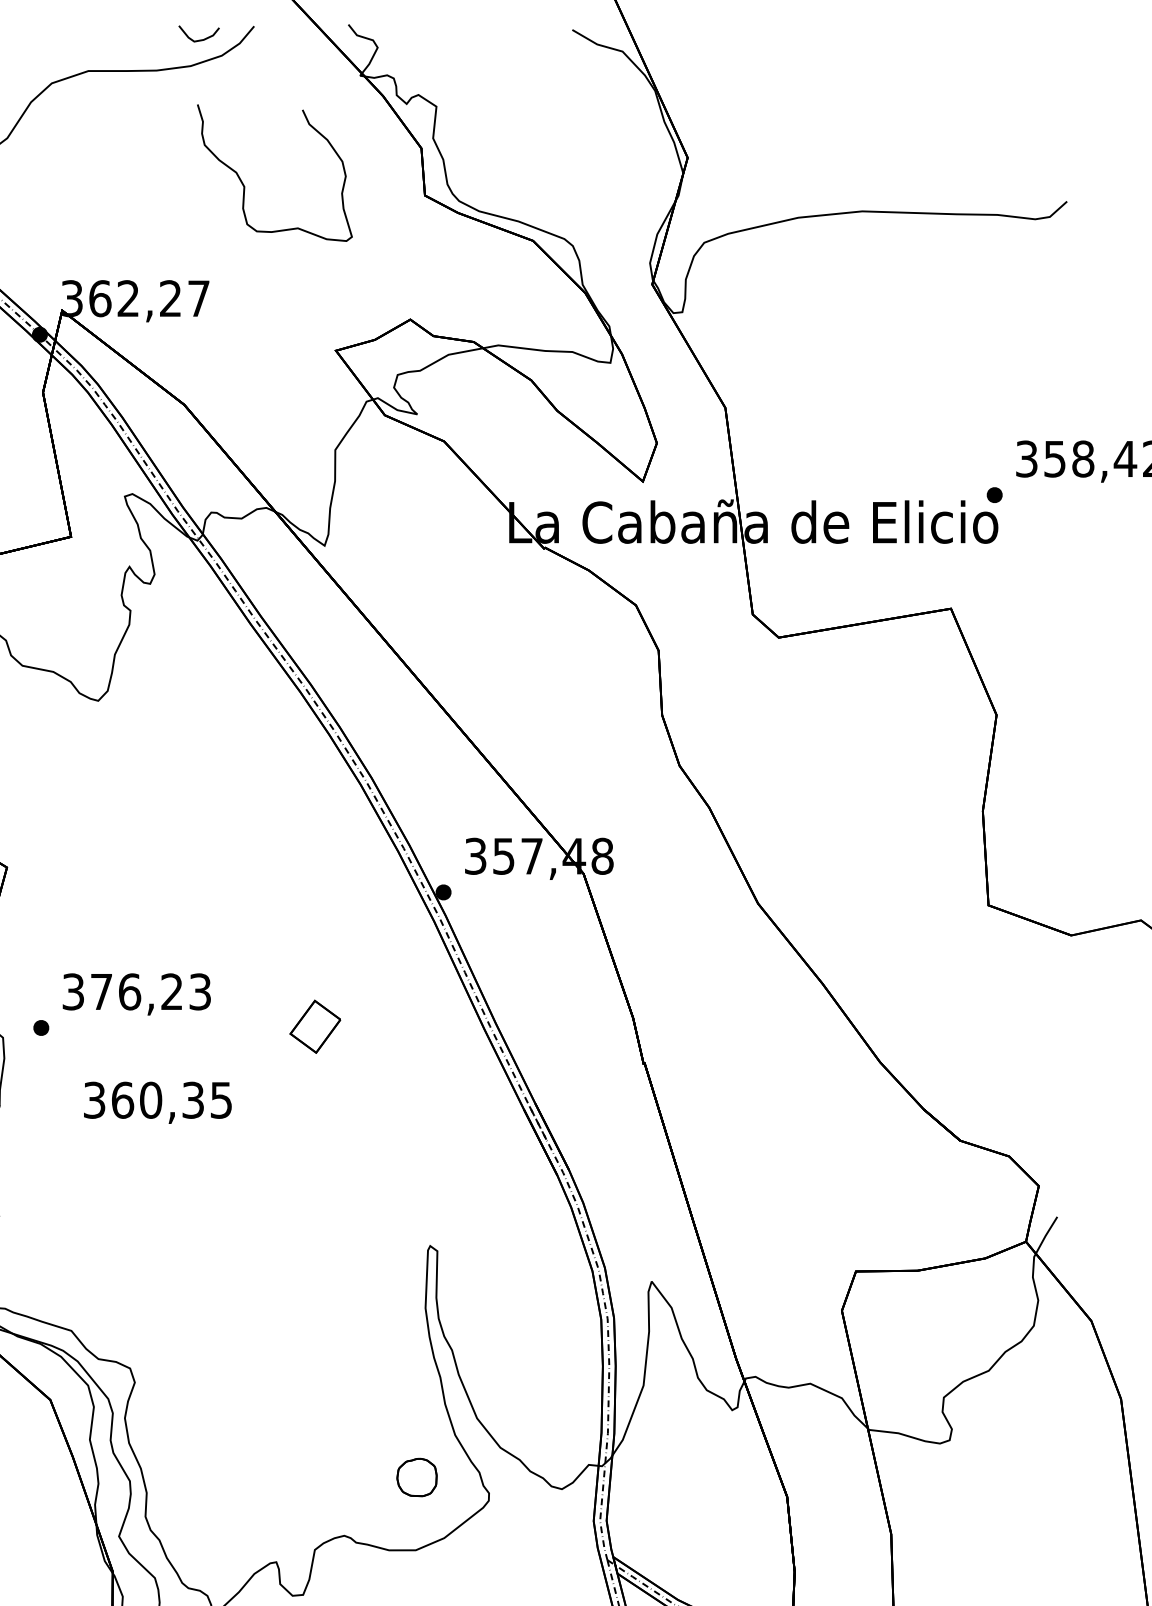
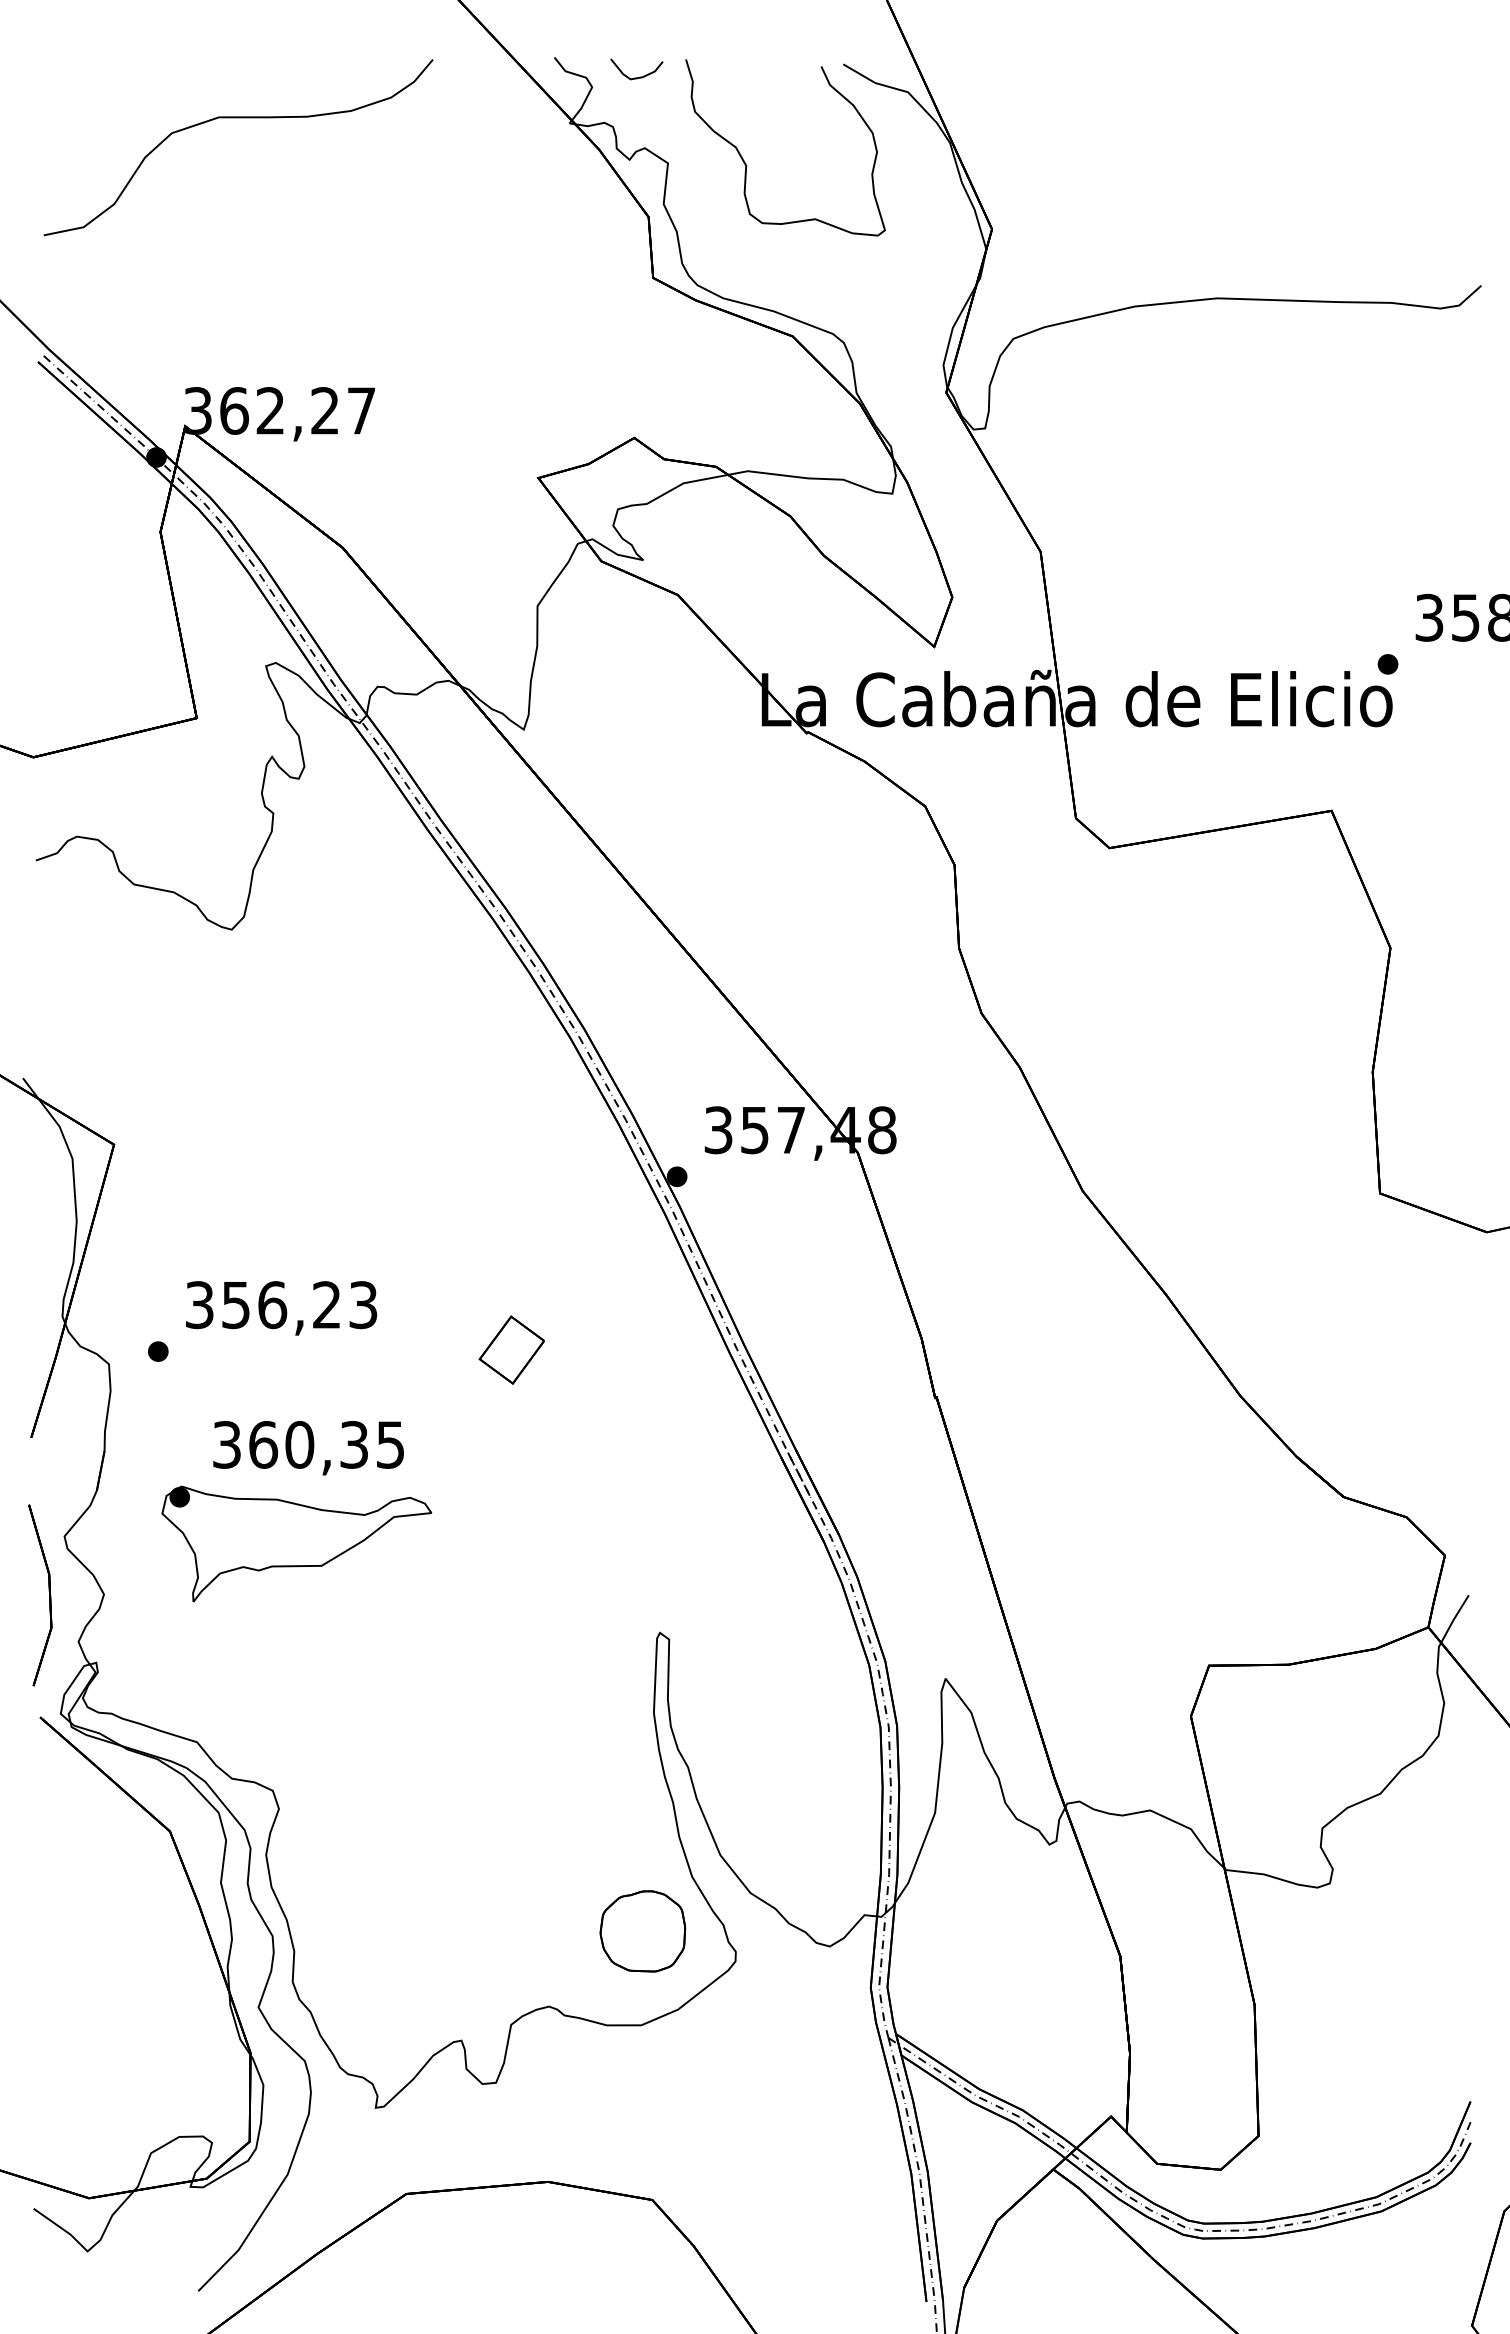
curve: (201, 39) -> (639, 76), moved
curve: (245, 187) -> (747, 166), moved
text: (101, 992) -> (235, 1305), 376,23 -> 356,23
part: (148, 1176) -> (296, 1543), added
part: (416, 1477) -> (642, 1931), size x1.67

